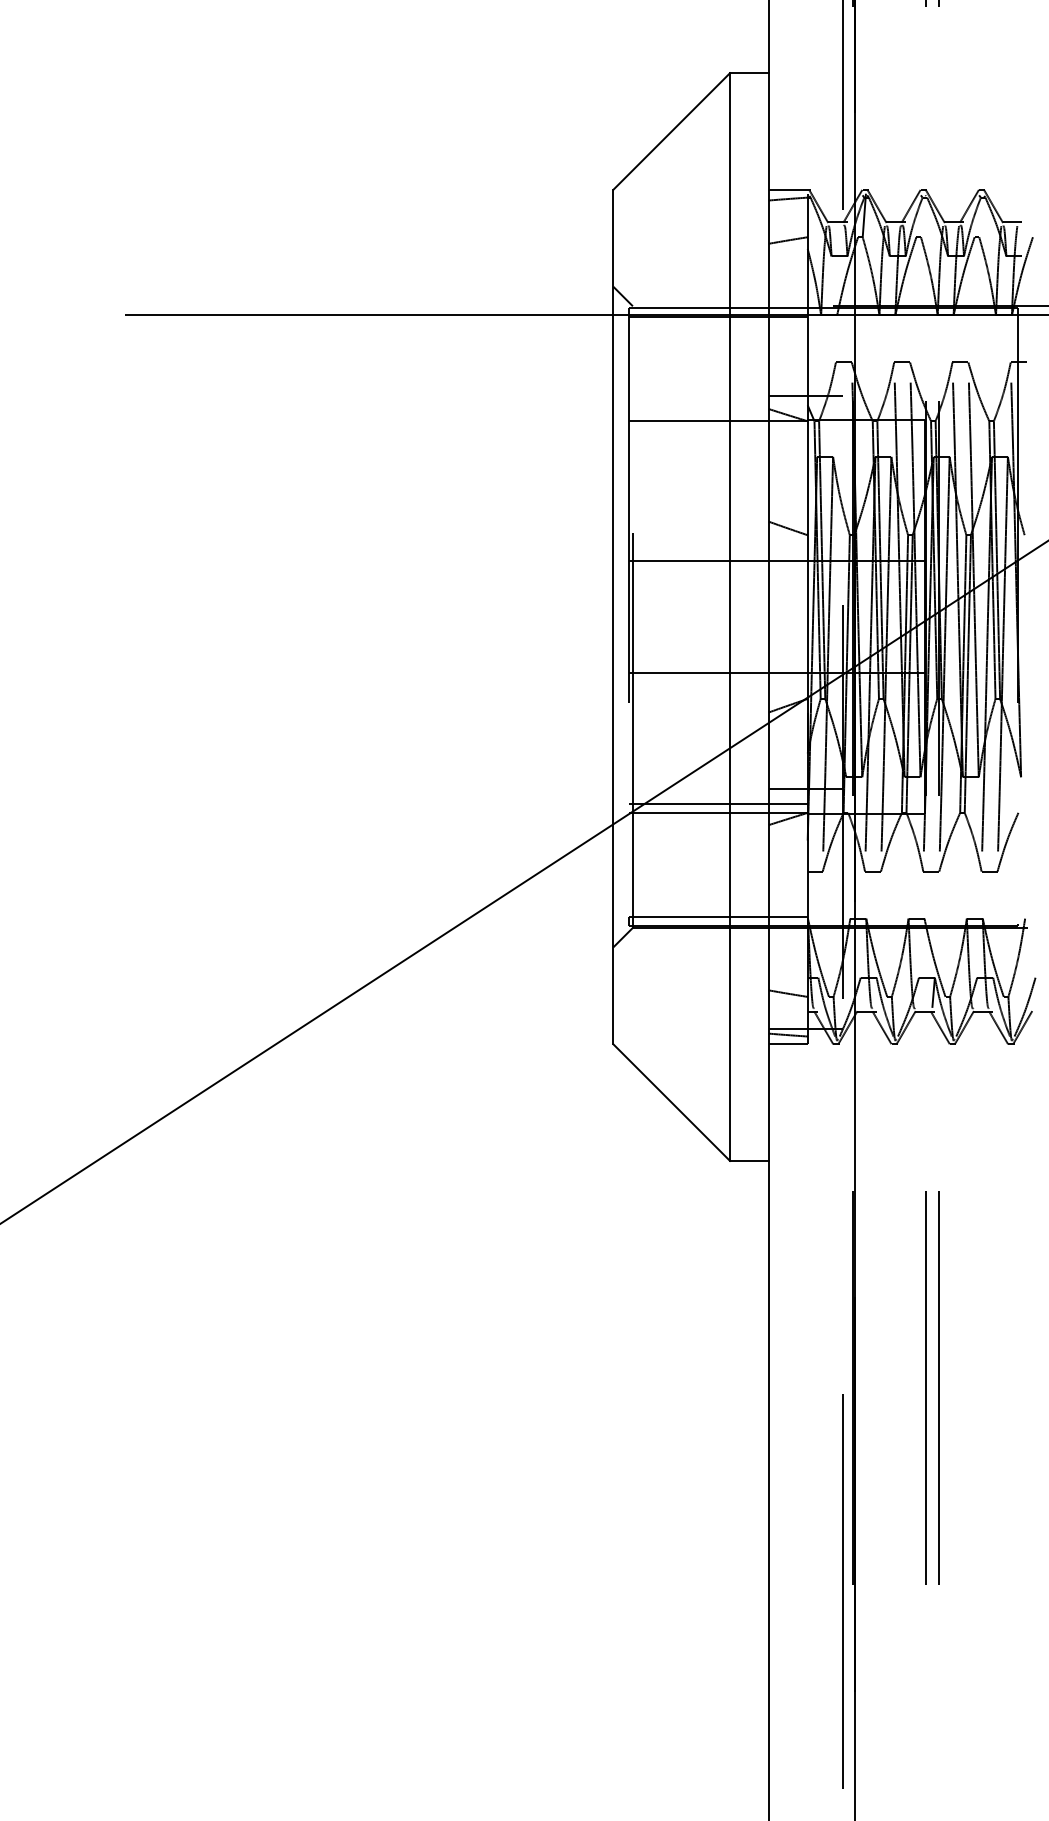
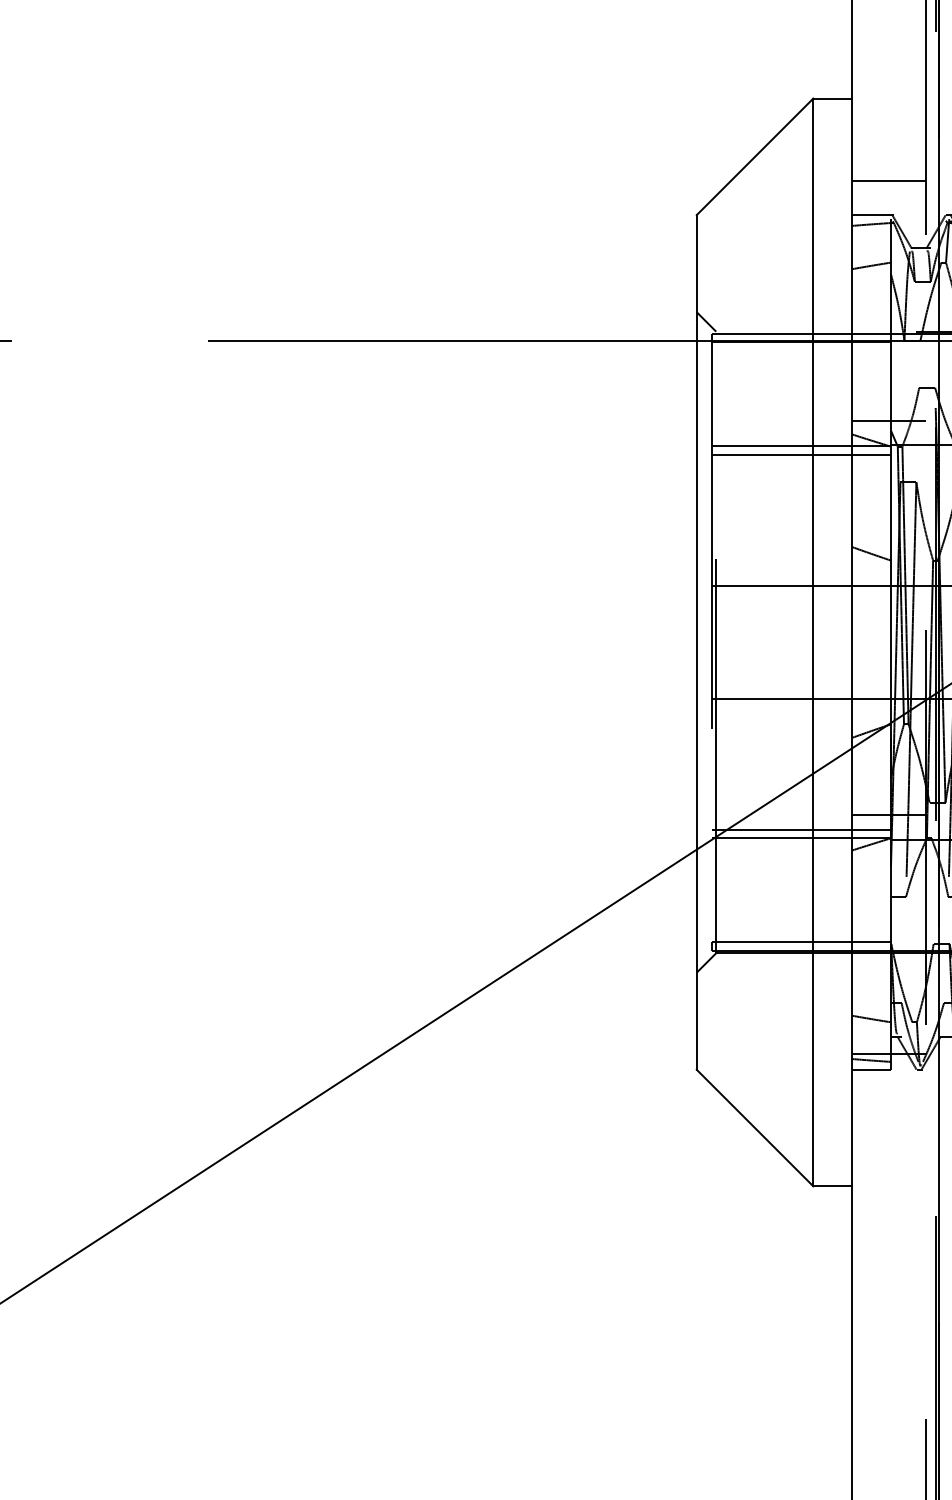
line: (805, 155) -> (888, 180), added
line: (717, 429) -> (800, 454), added

